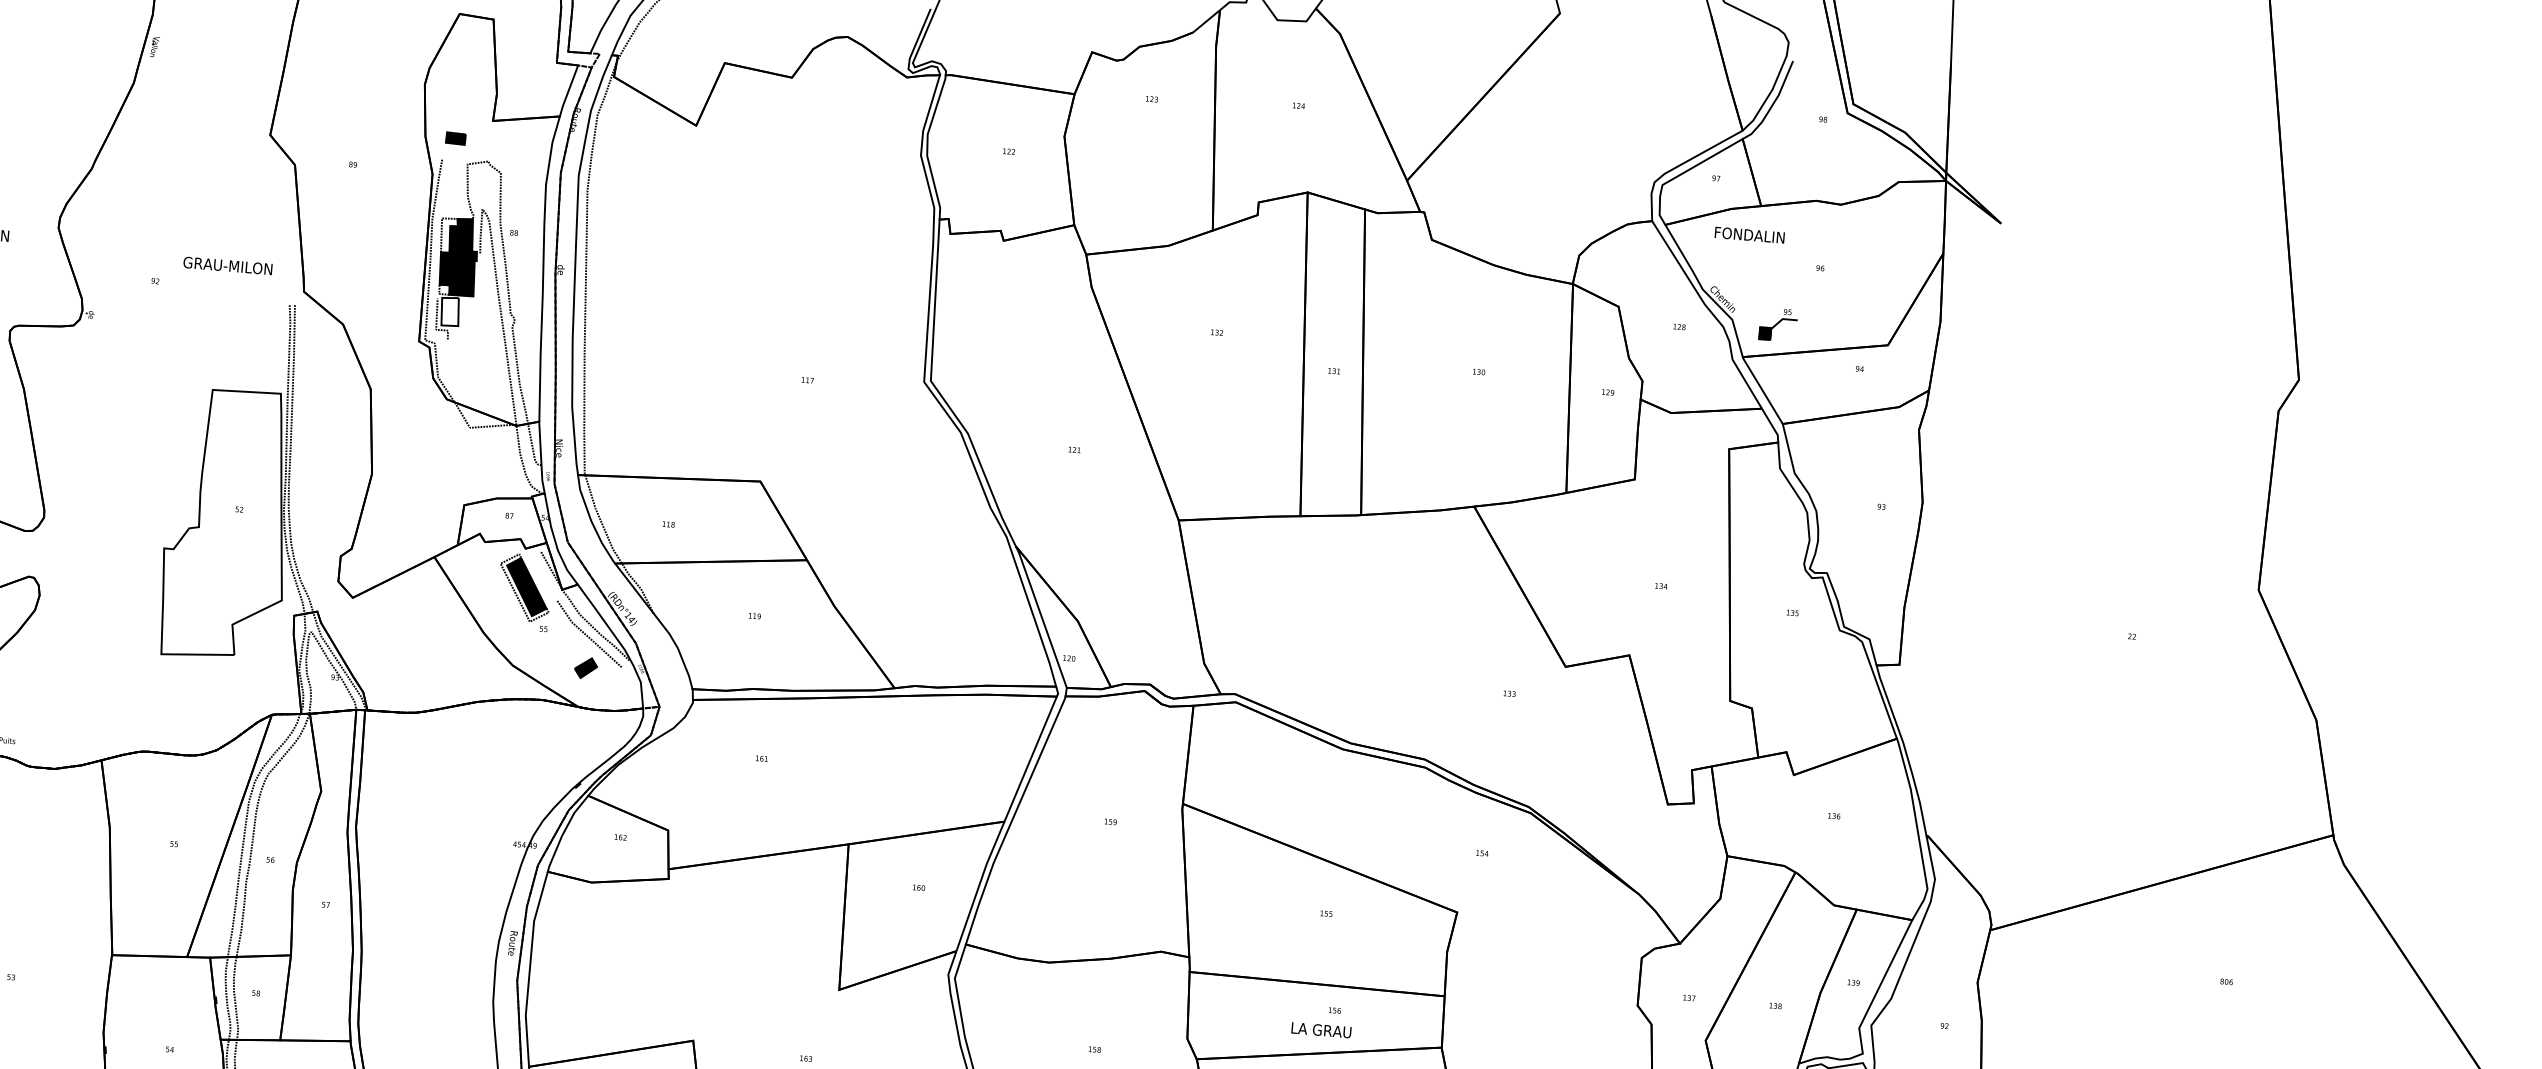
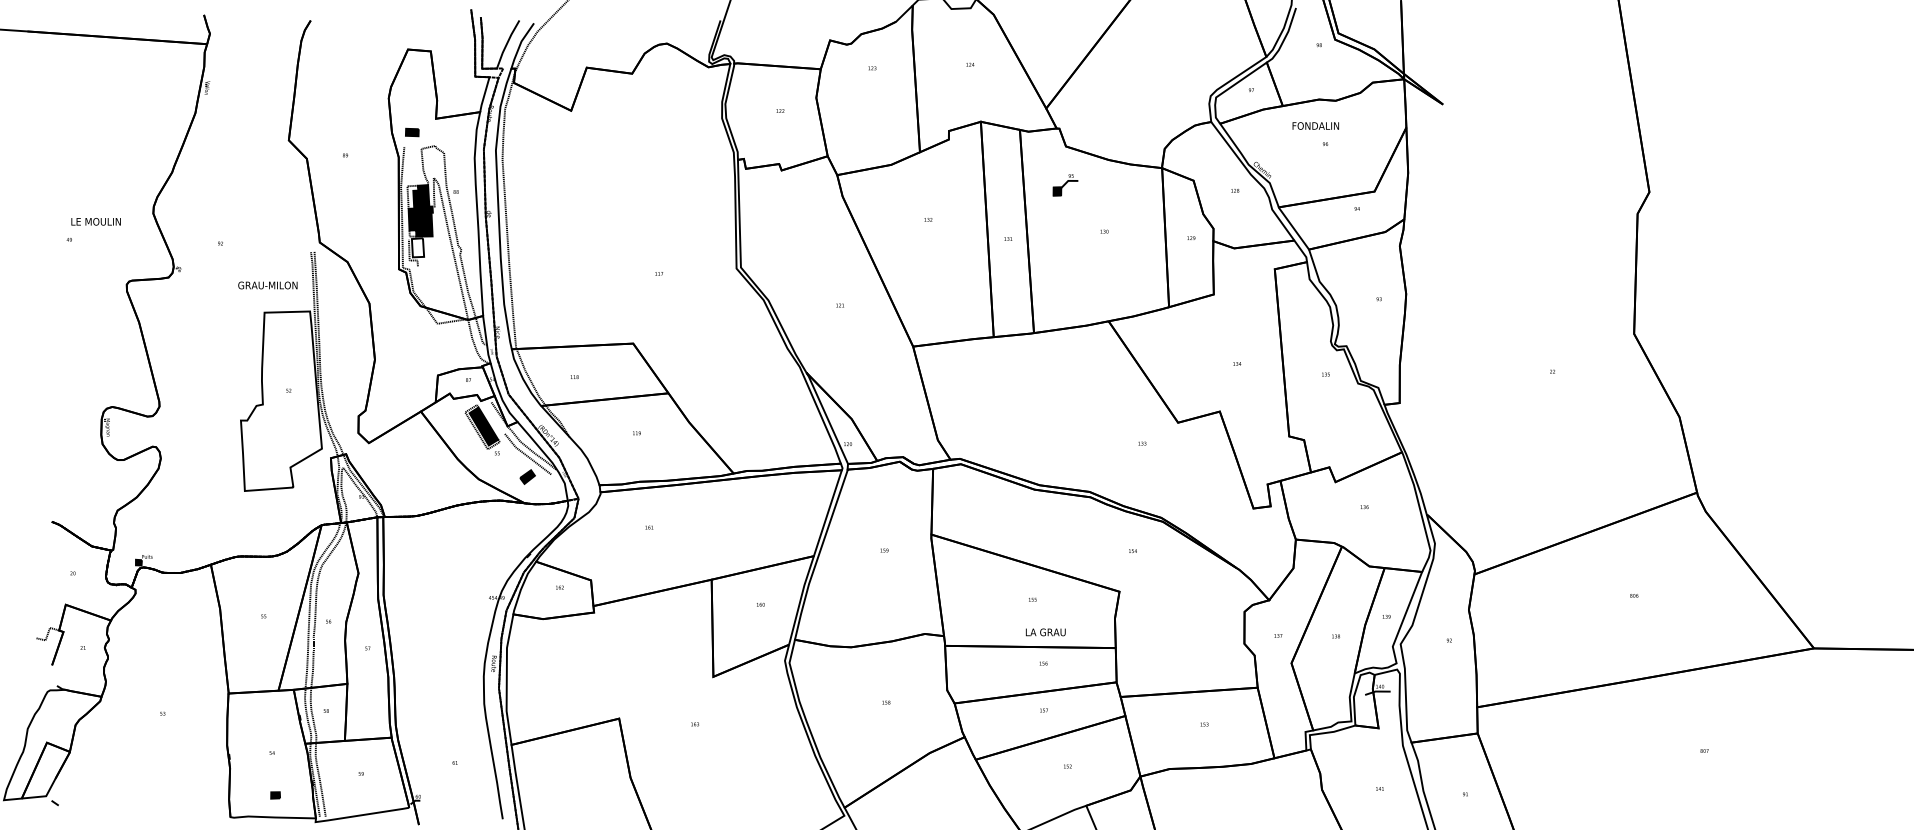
text: (1749, 234) -> (1315, 125), moved
text: (227, 265) -> (267, 285), moved
part: (1778, 325) -> (1065, 185), moved
text: (1321, 1030) -> (1045, 632), moved

